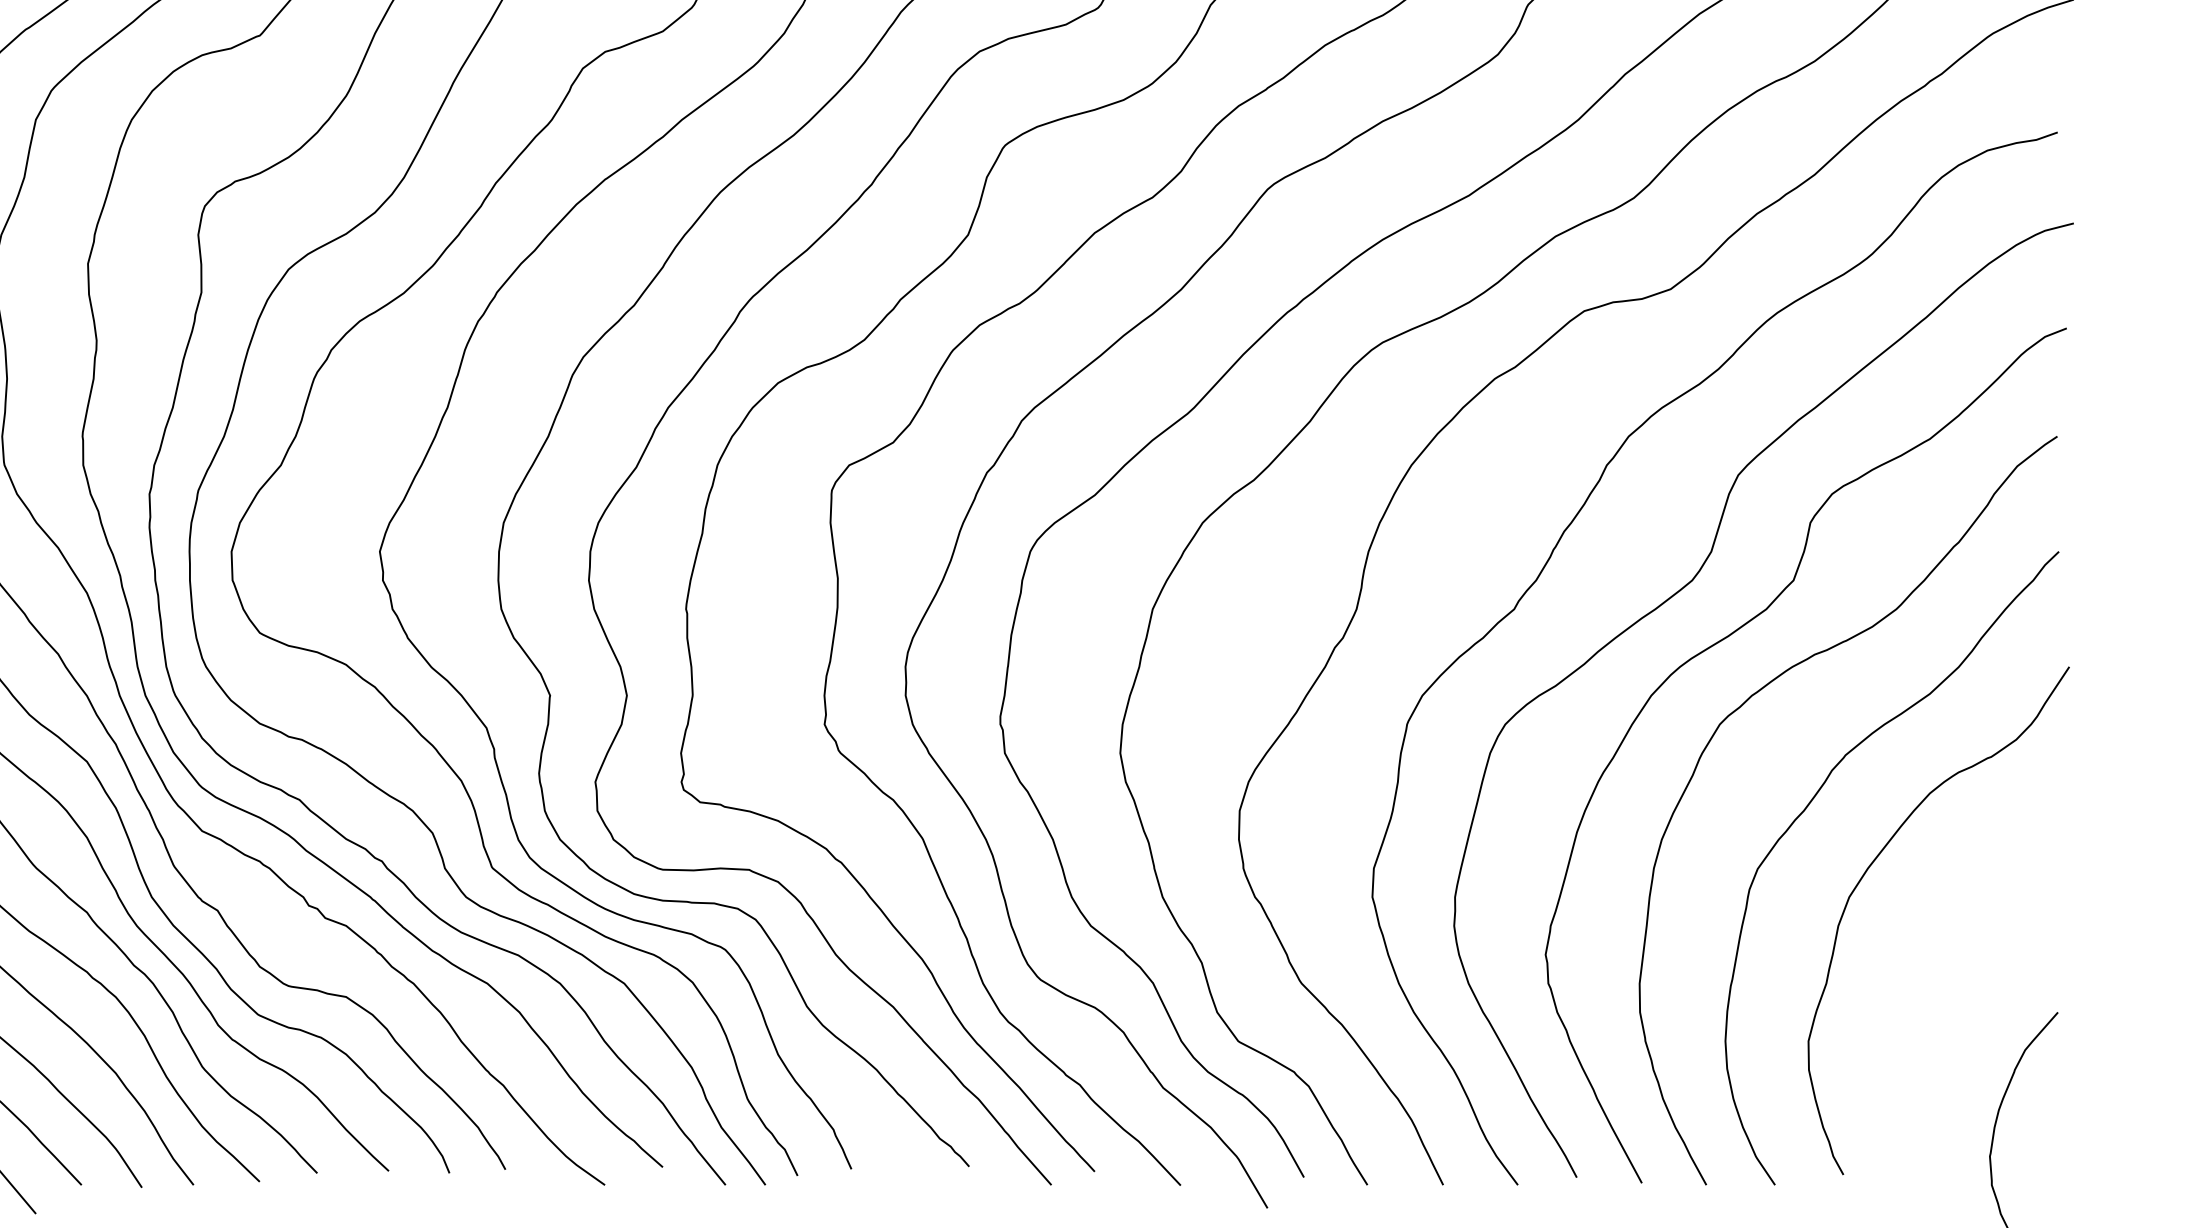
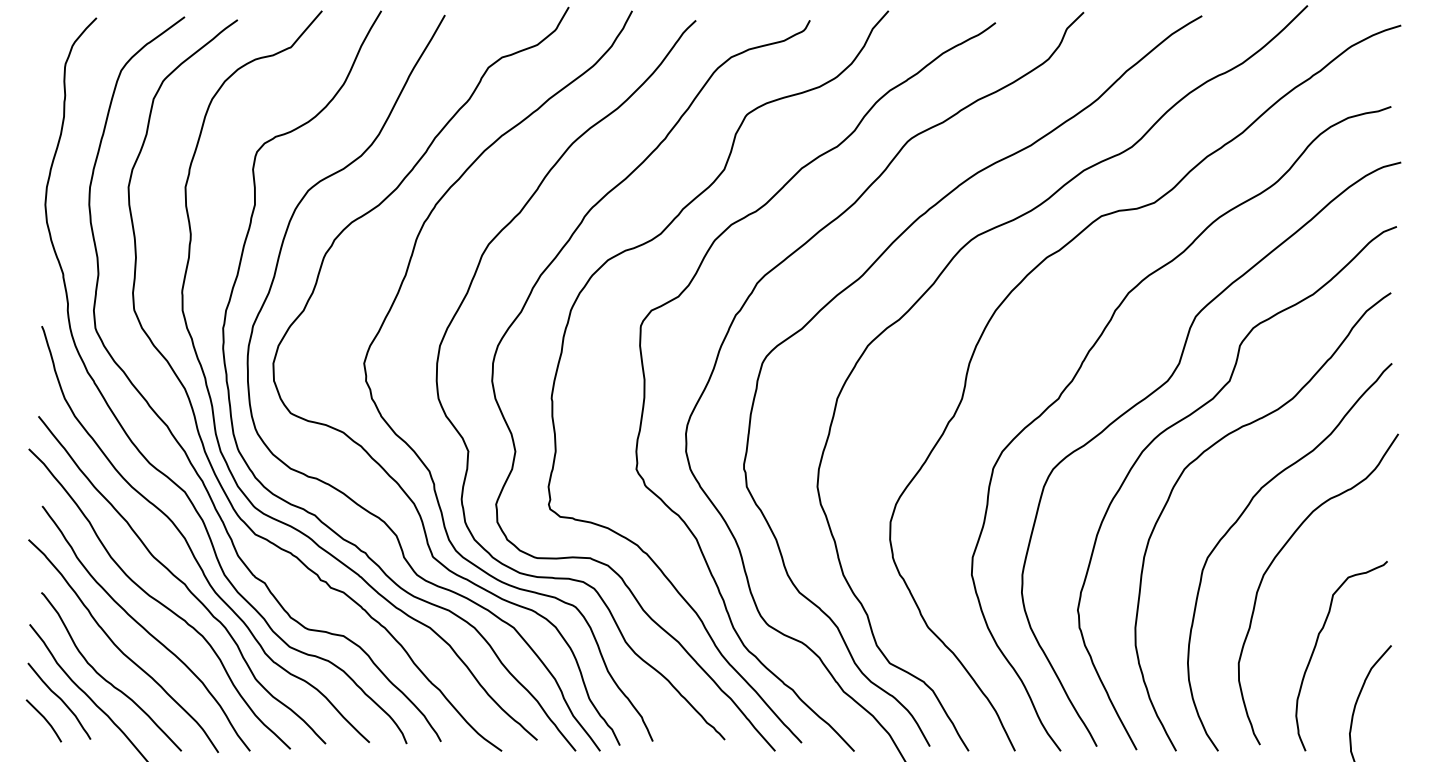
curve: (1935, 1014) -> (1316, 646), added

